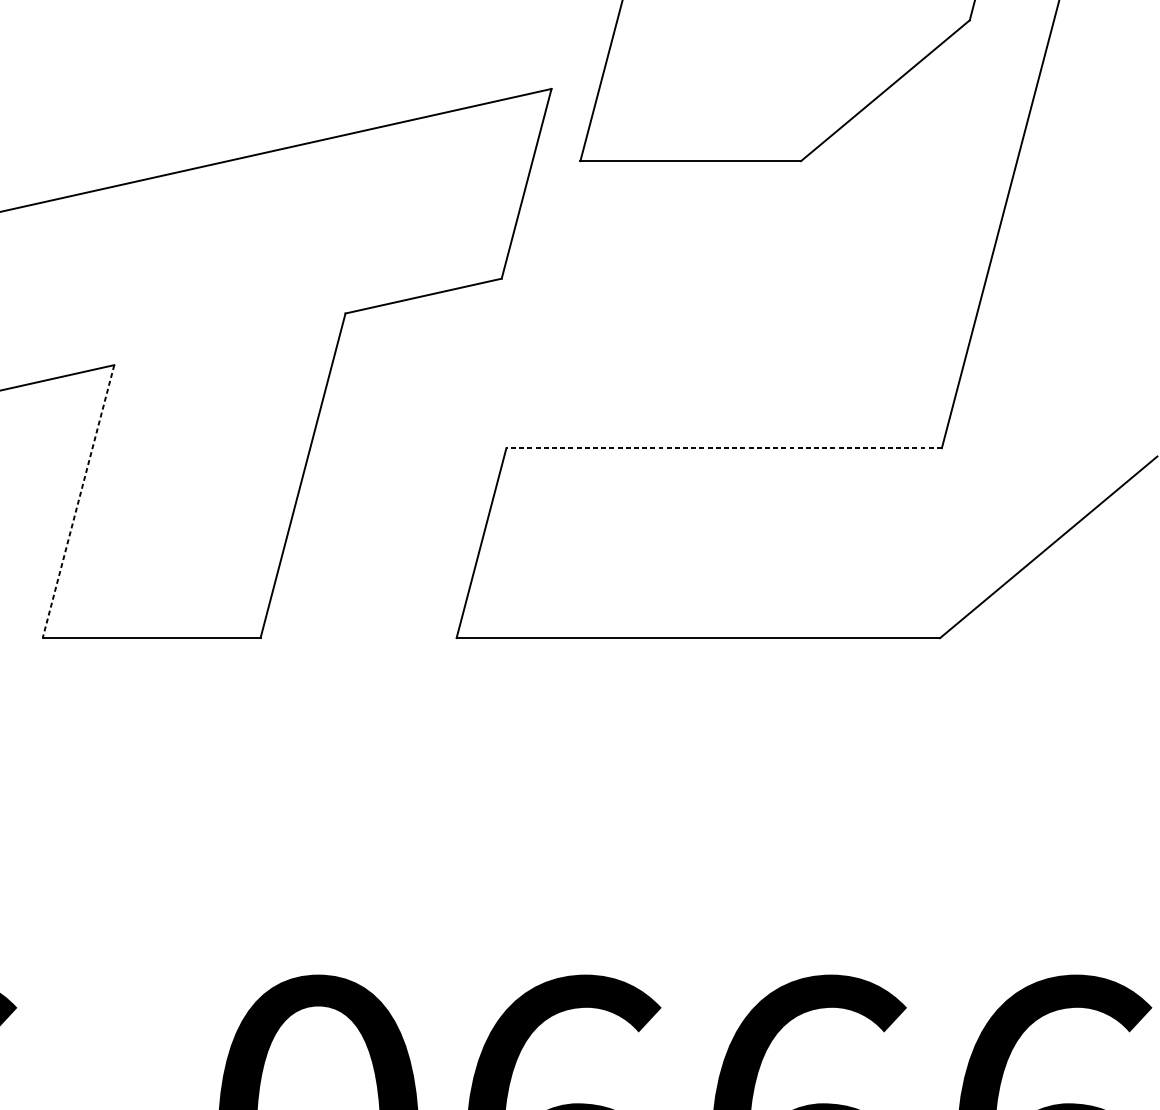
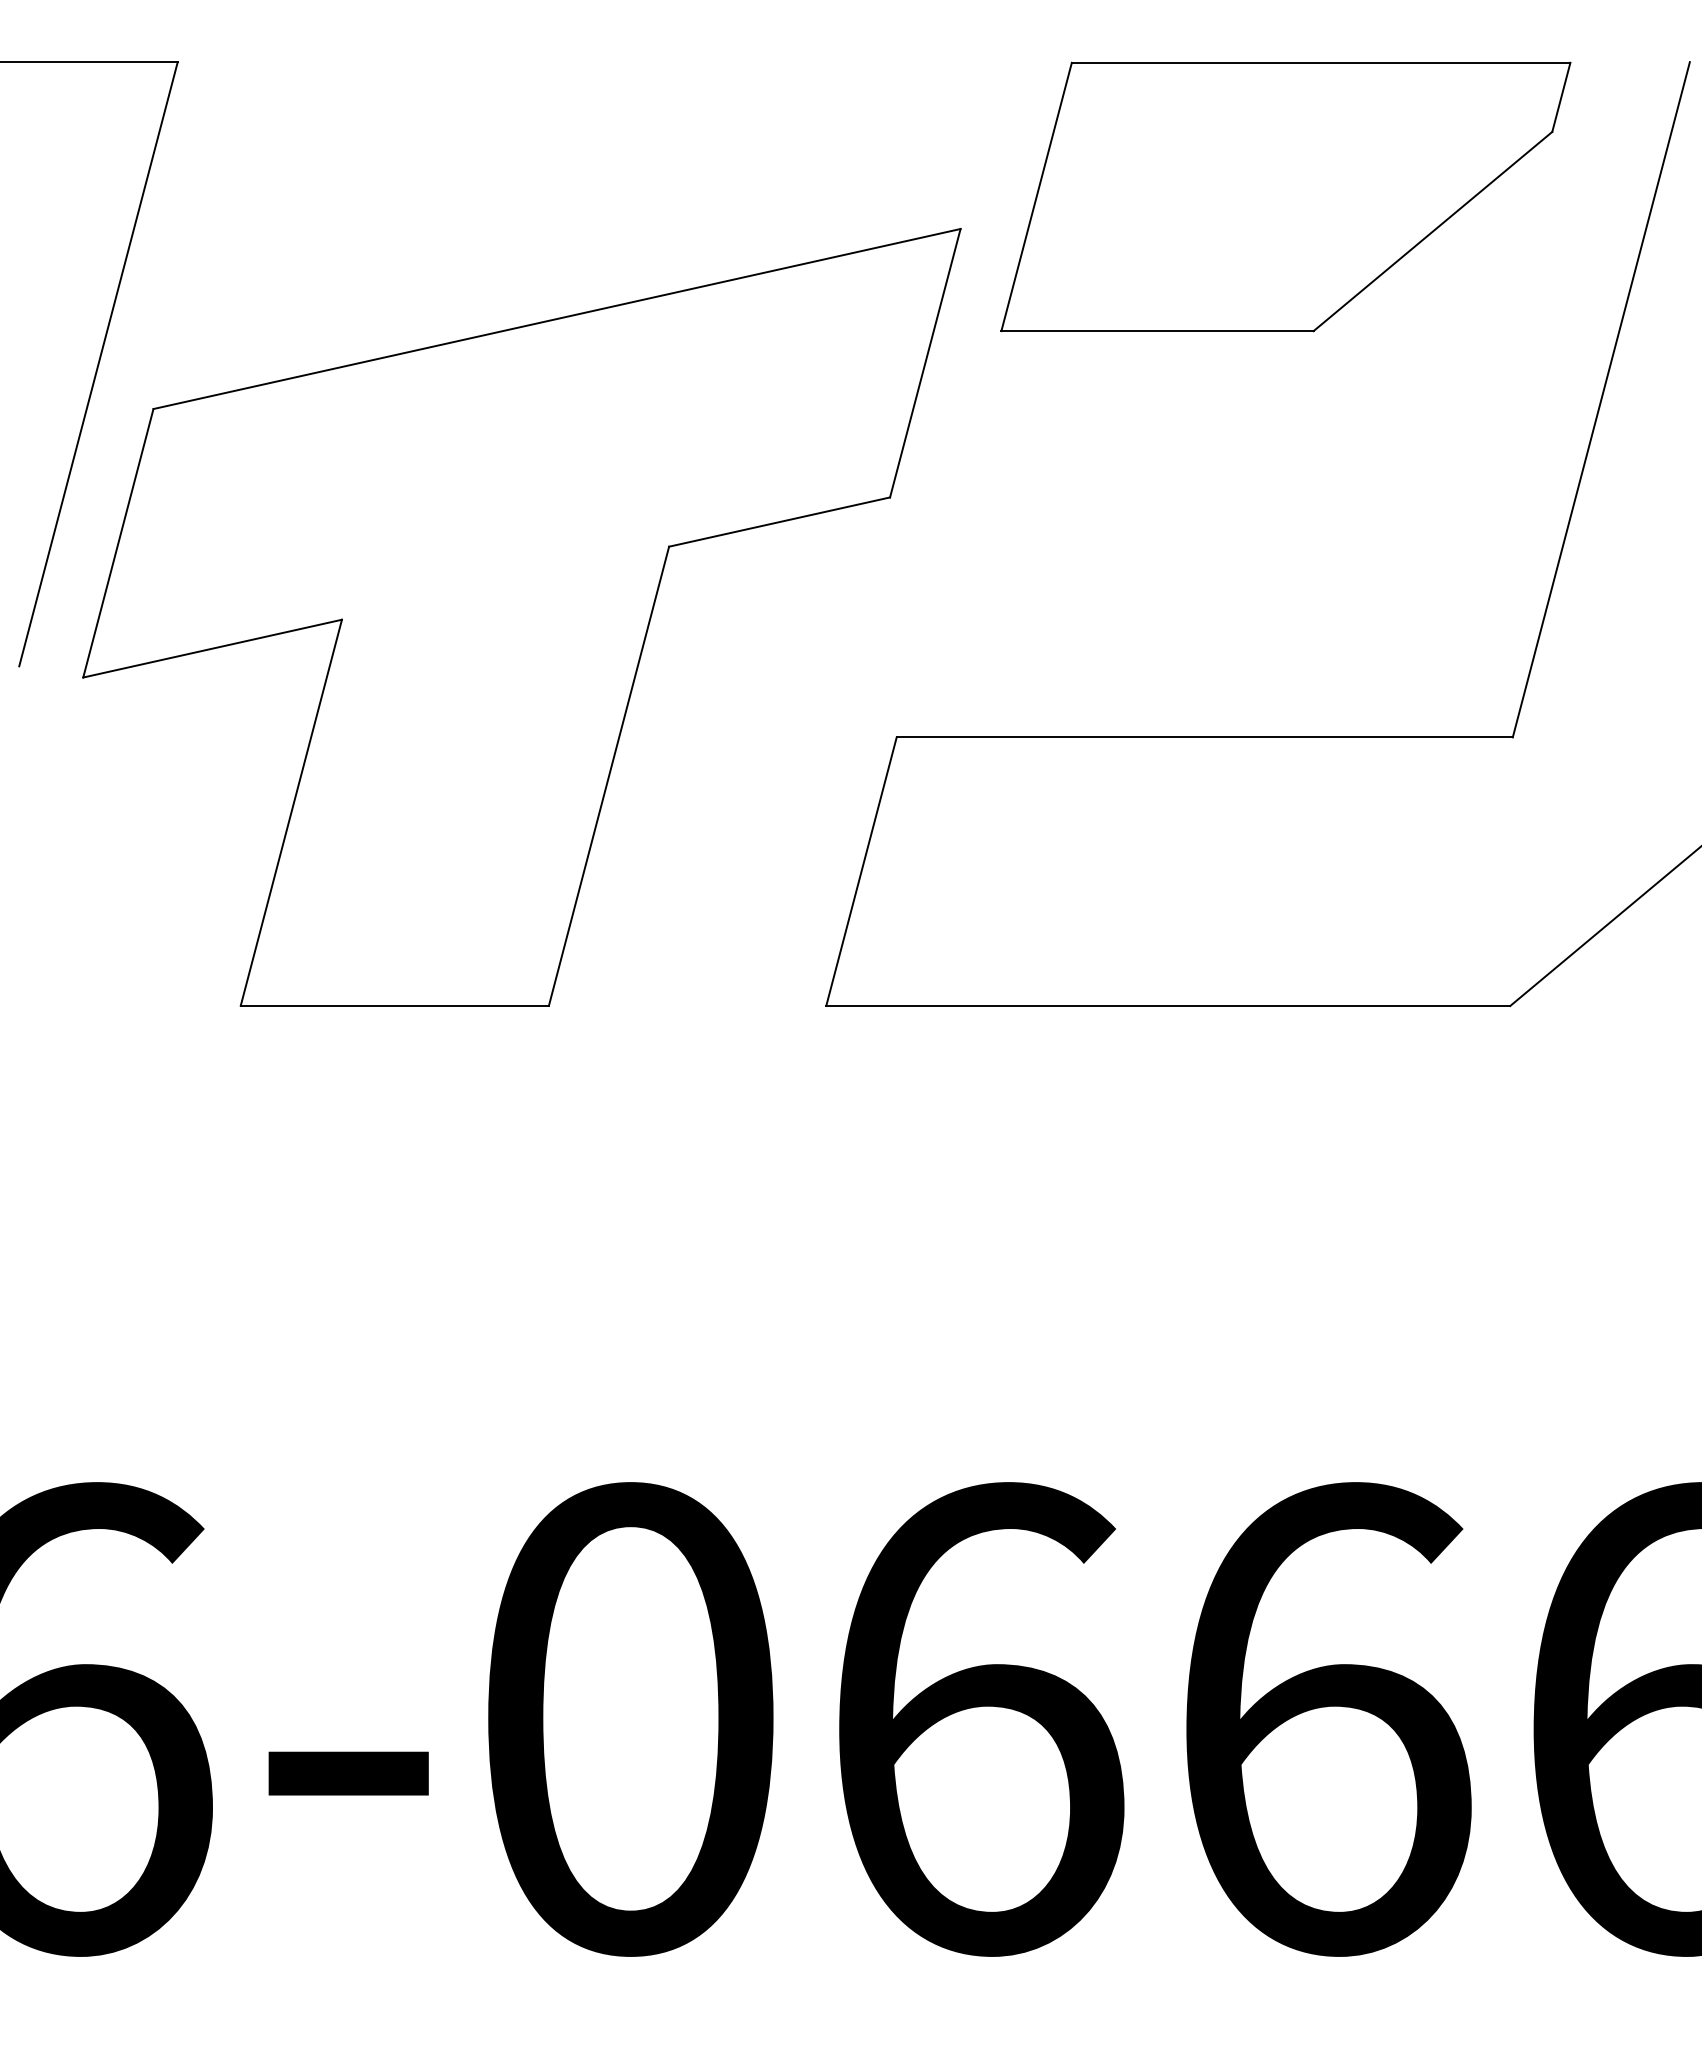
line: (723, 448) -> (1204, 737), dashed -> solid
line: (78, 501) -> (291, 812), dashed -> solid

